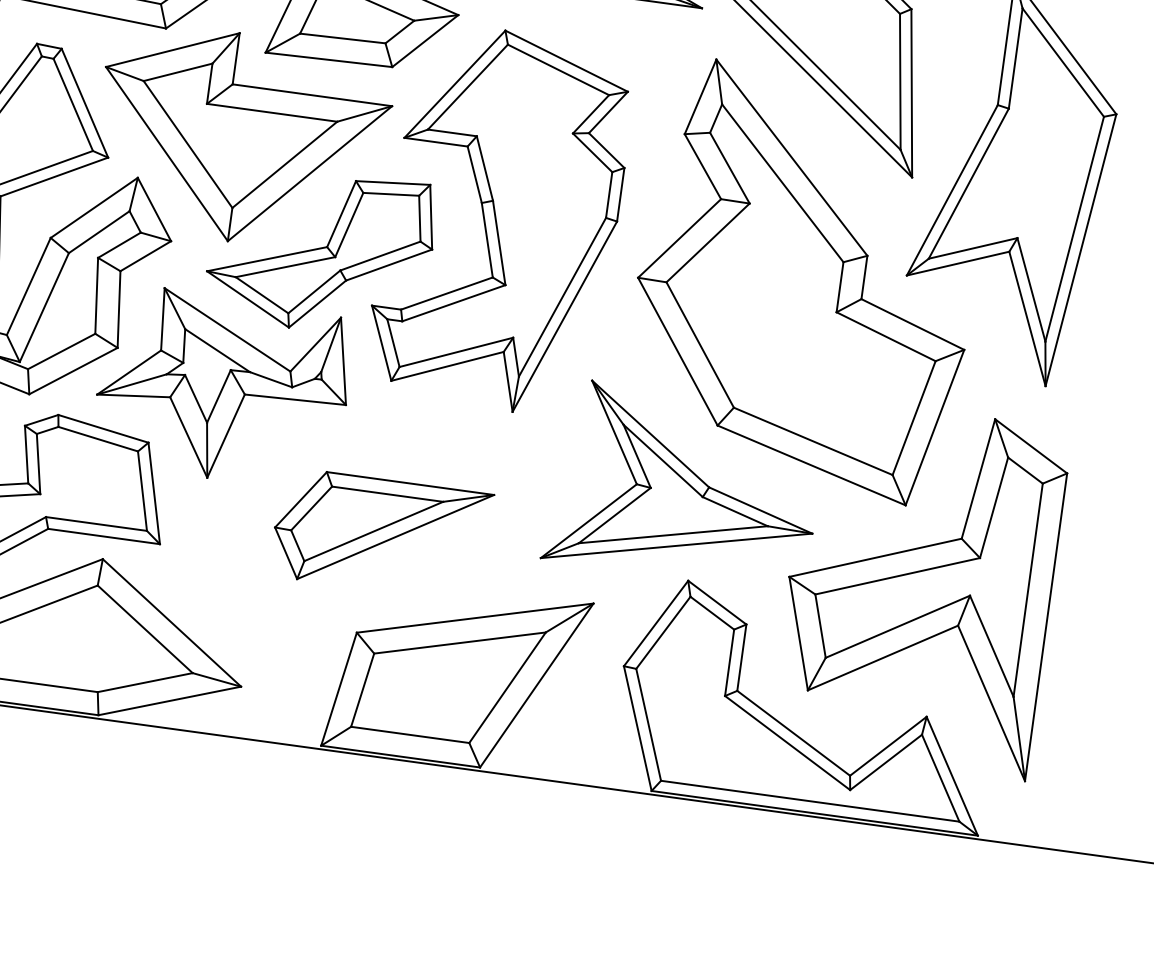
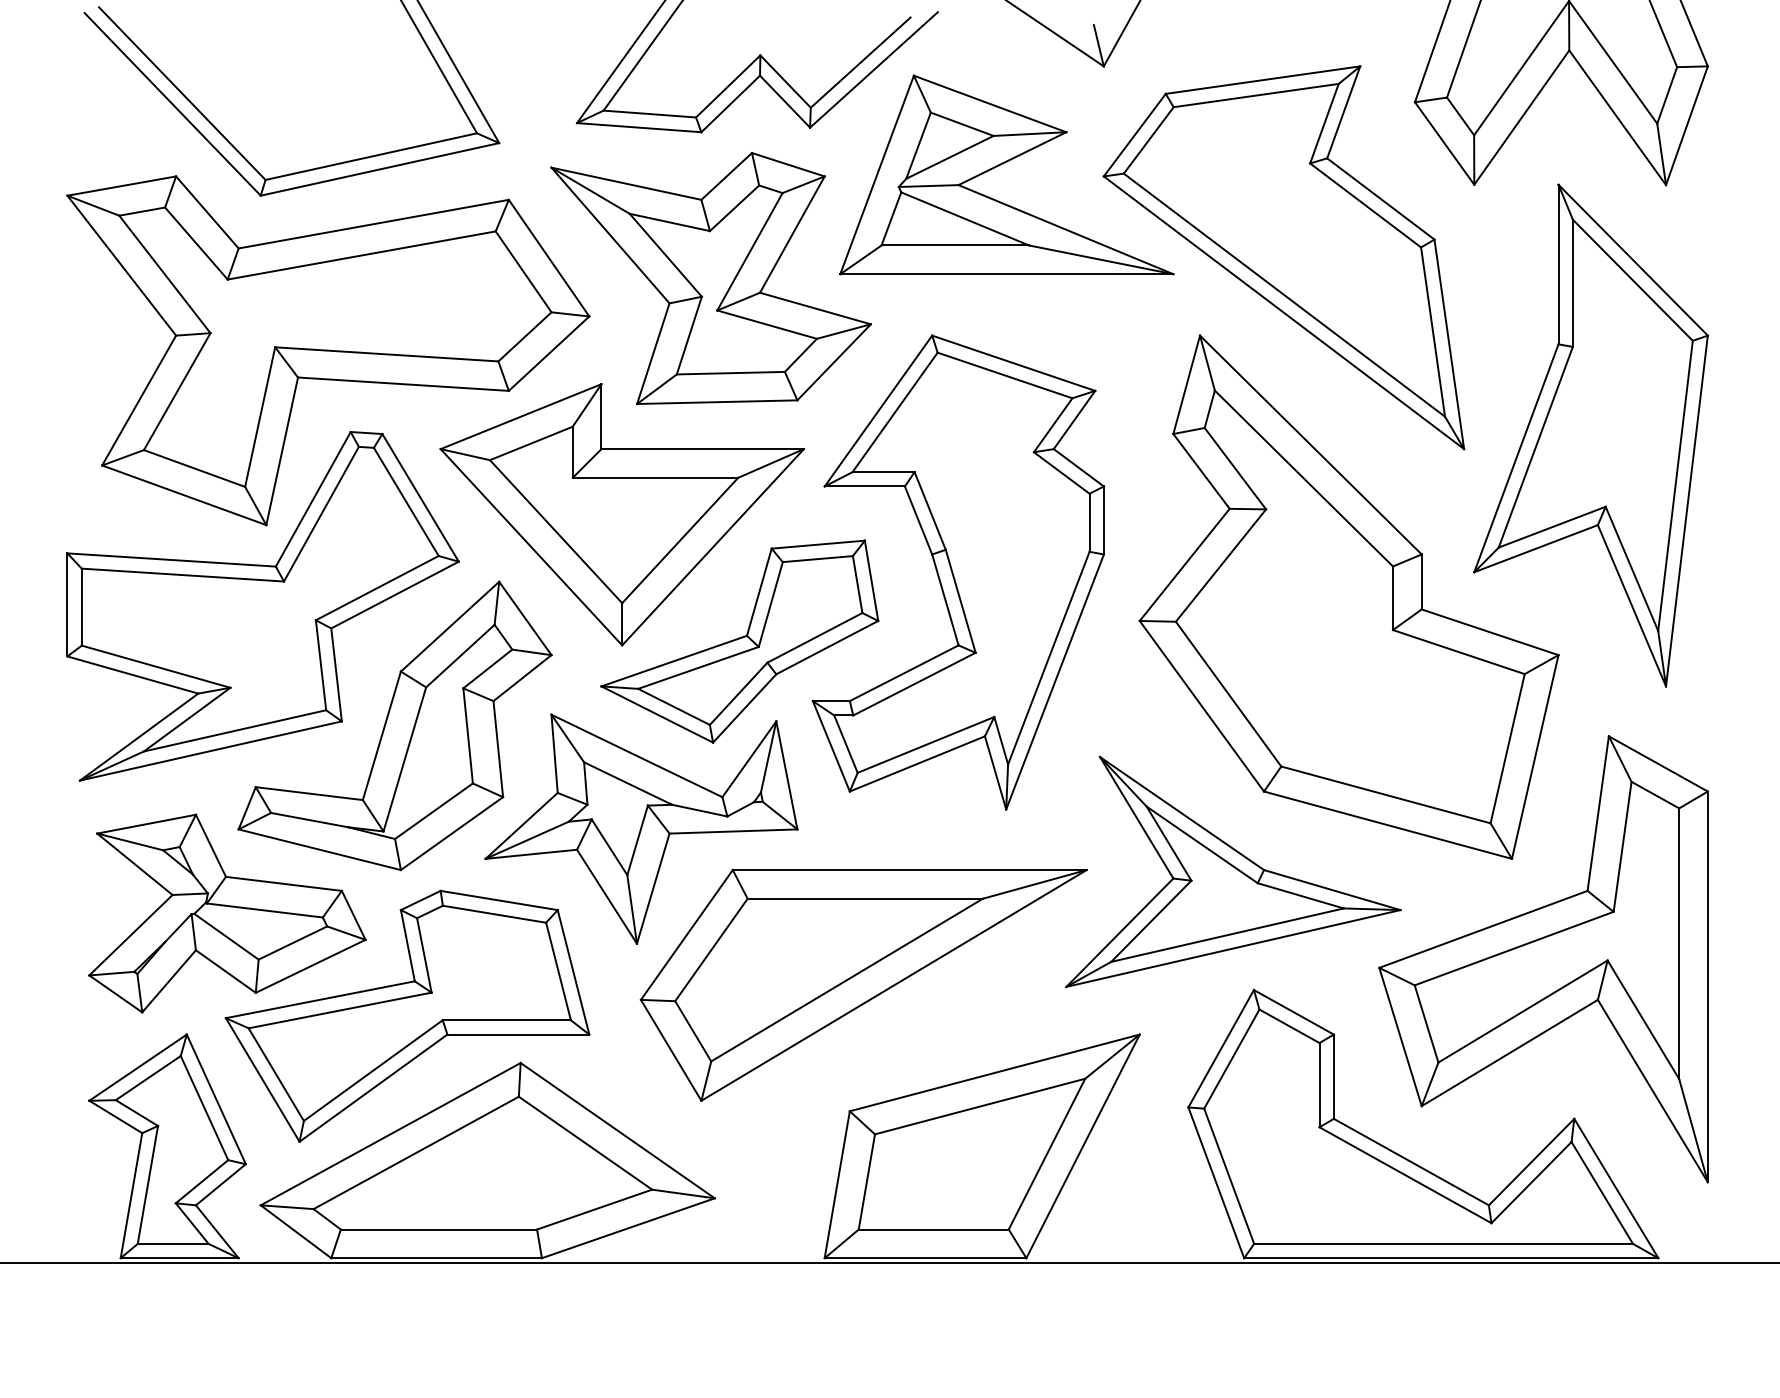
part: (381, 535) -> (863, 985), size x1.67

